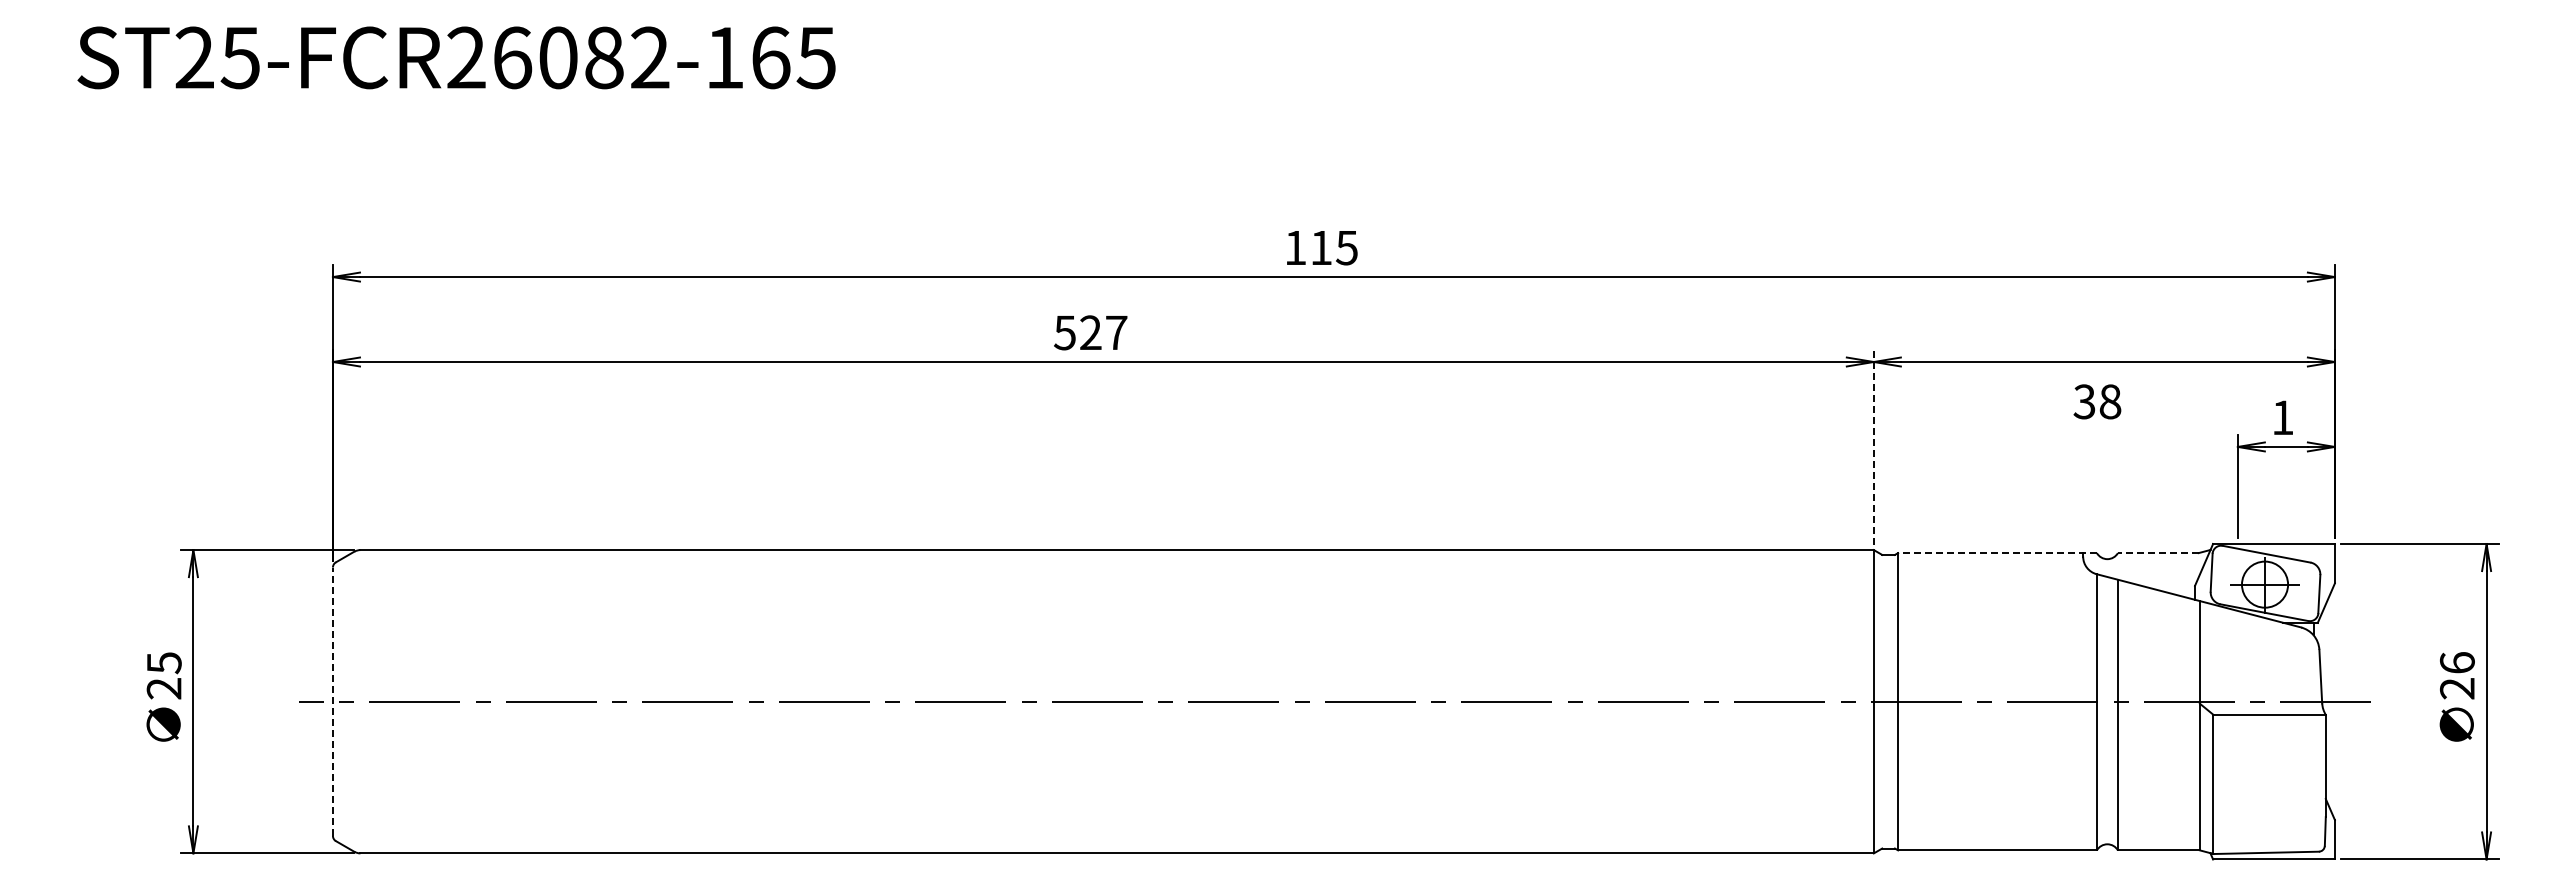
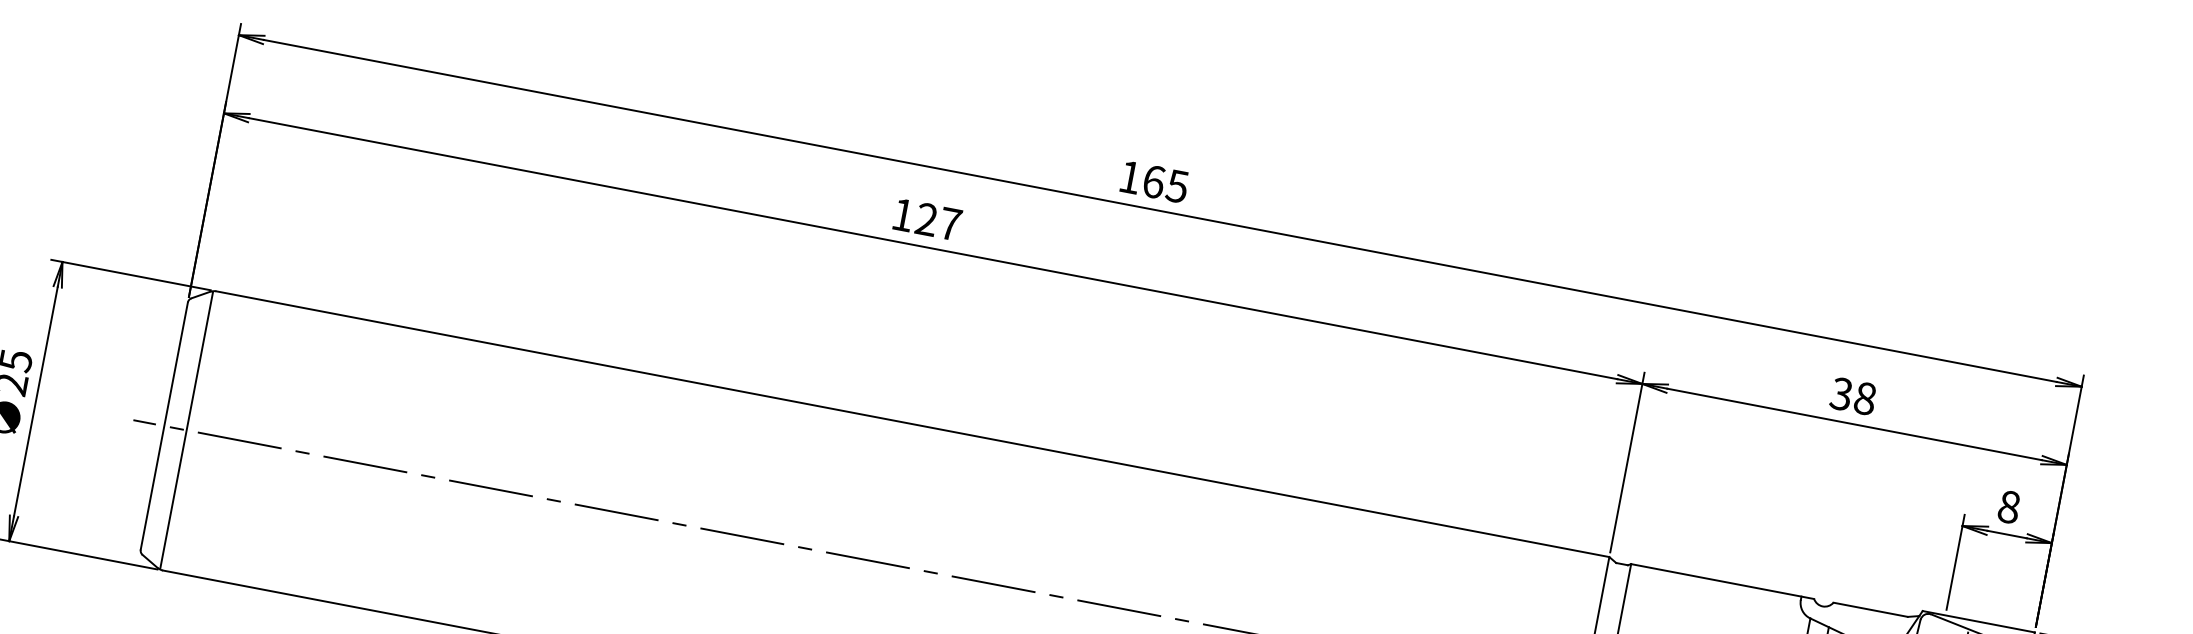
text: (1321, 247) -> (1154, 181), 115 -> 165
text: (1064, 332) -> (902, 214), 527 -> 127
text: (2097, 401) -> (1853, 396), moved
text: (2282, 417) -> (2008, 506), 1 -> 8
line: (1873, 447) -> (1627, 462), dashed -> solid
line: (1997, 553) -> (1722, 581), dashed -> solid
line: (2157, 553) -> (1869, 610), dashed -> solid
line: (332, 701) -> (163, 425), dashed -> solid
line: (357, 701) -> (186, 430), added

